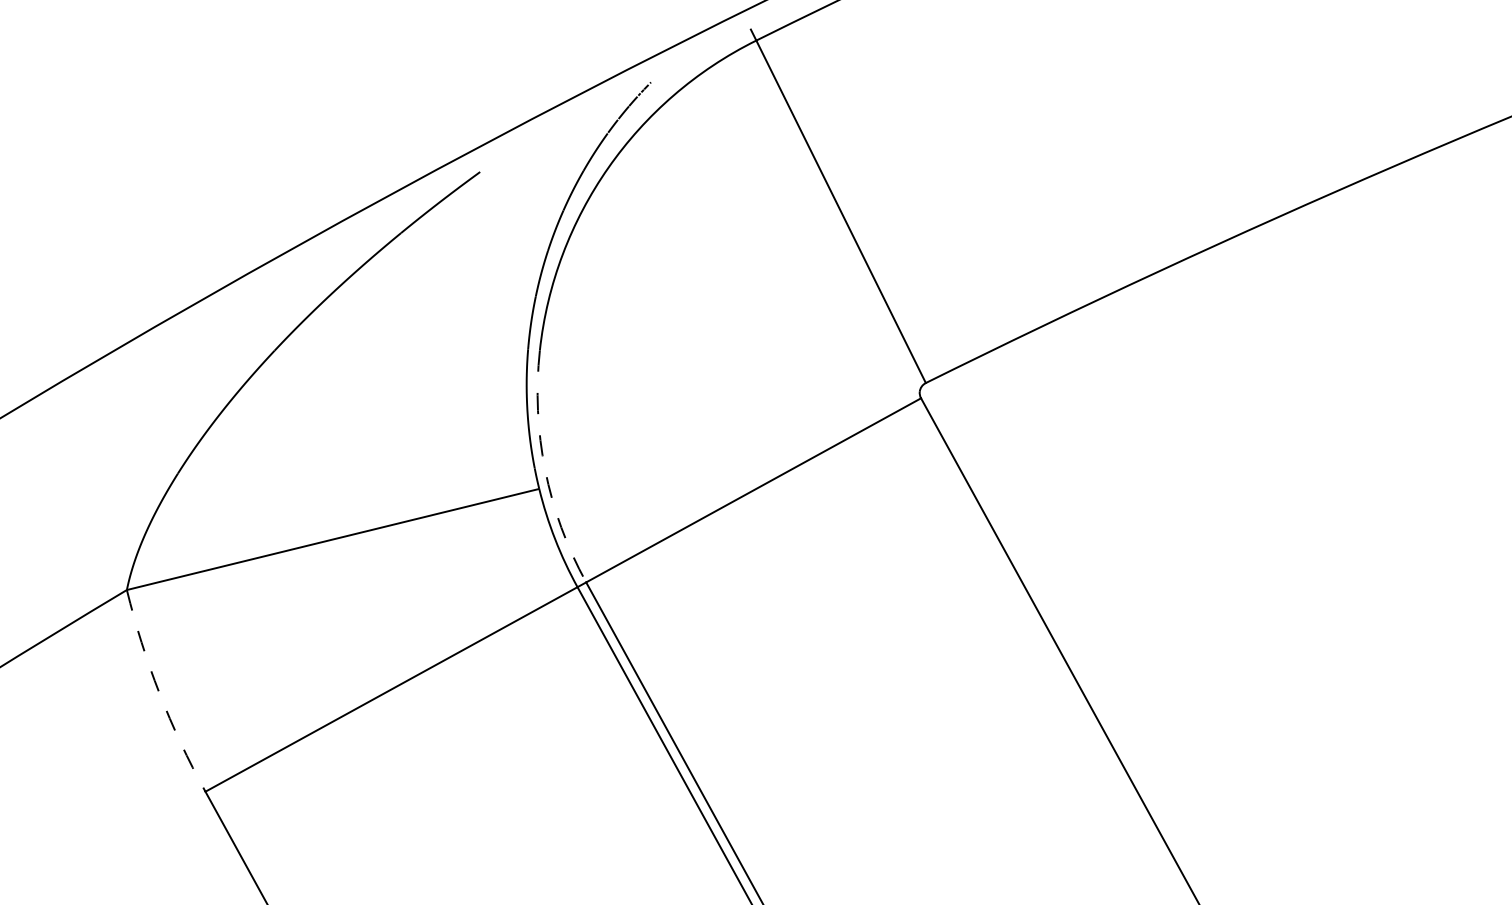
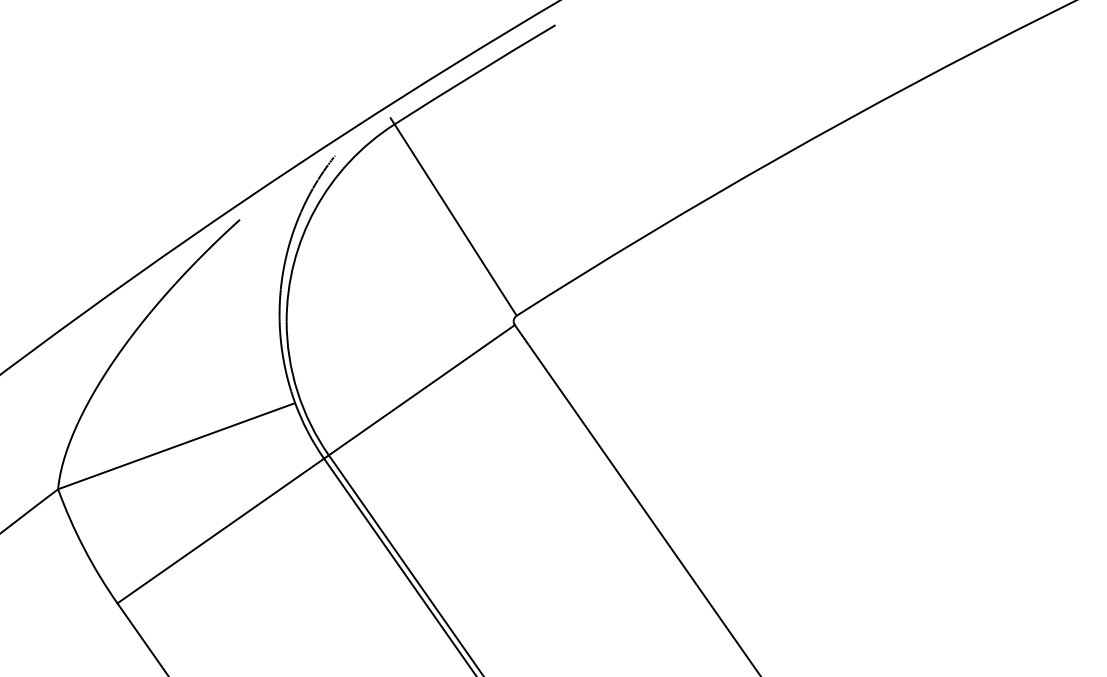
arc: (545, 469) -> (297, 391), dashed -> solid
arc: (160, 693) -> (84, 548), dashed -> solid

